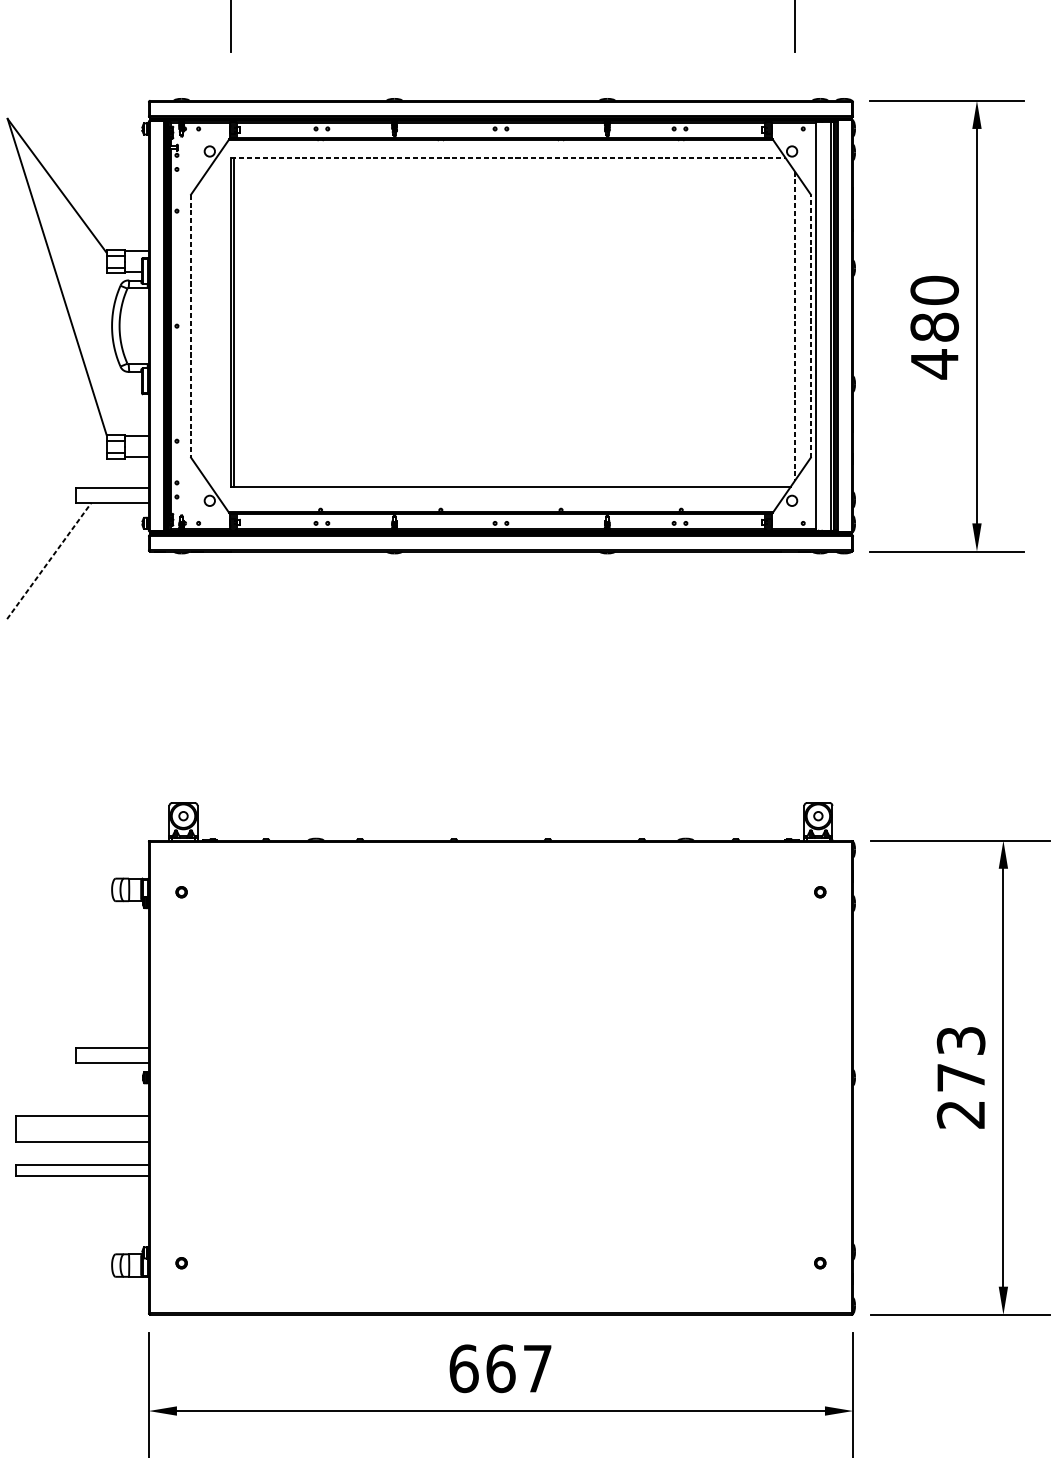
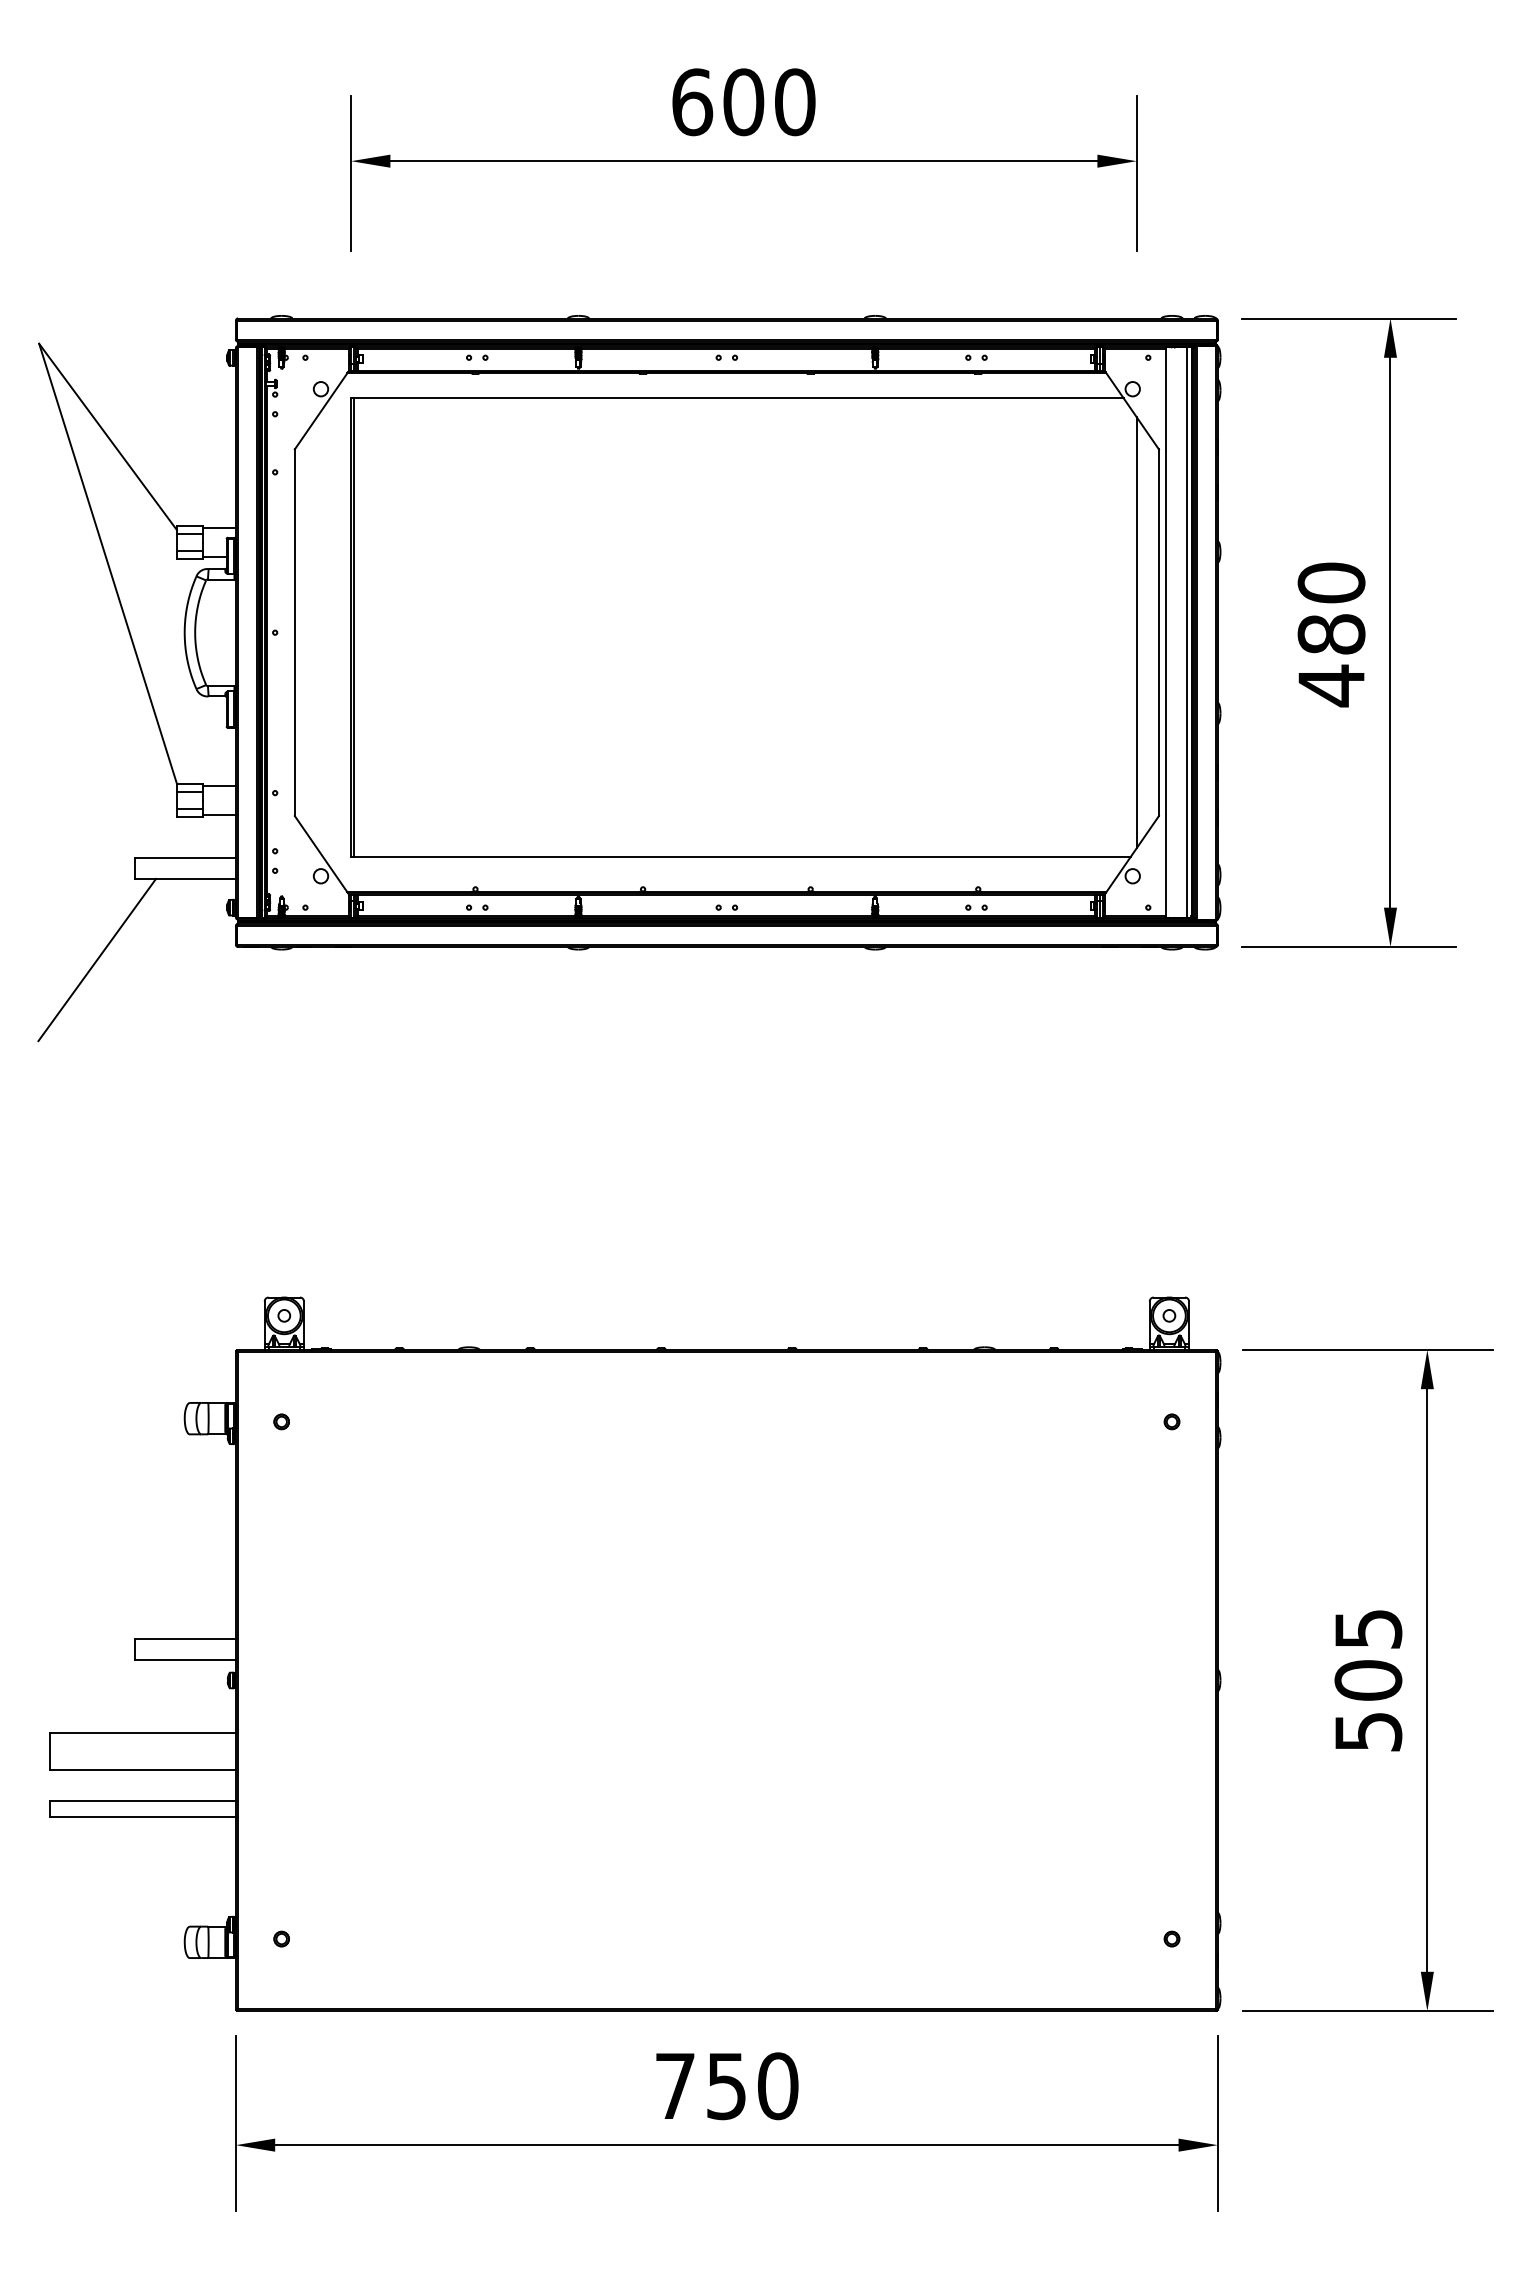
line: (508, 158) -> (737, 398), dashed -> solid
line: (190, 326) -> (294, 633), dashed -> solid
line: (794, 326) -> (1136, 632), dashed -> solid
line: (810, 326) -> (1158, 632), dashed -> solid
line: (49, 560) -> (97, 959), dashed -> solid
text: (961, 1077) -> (1368, 1680), 273 -> 505
text: (500, 1368) -> (726, 2086), 667 -> 750

